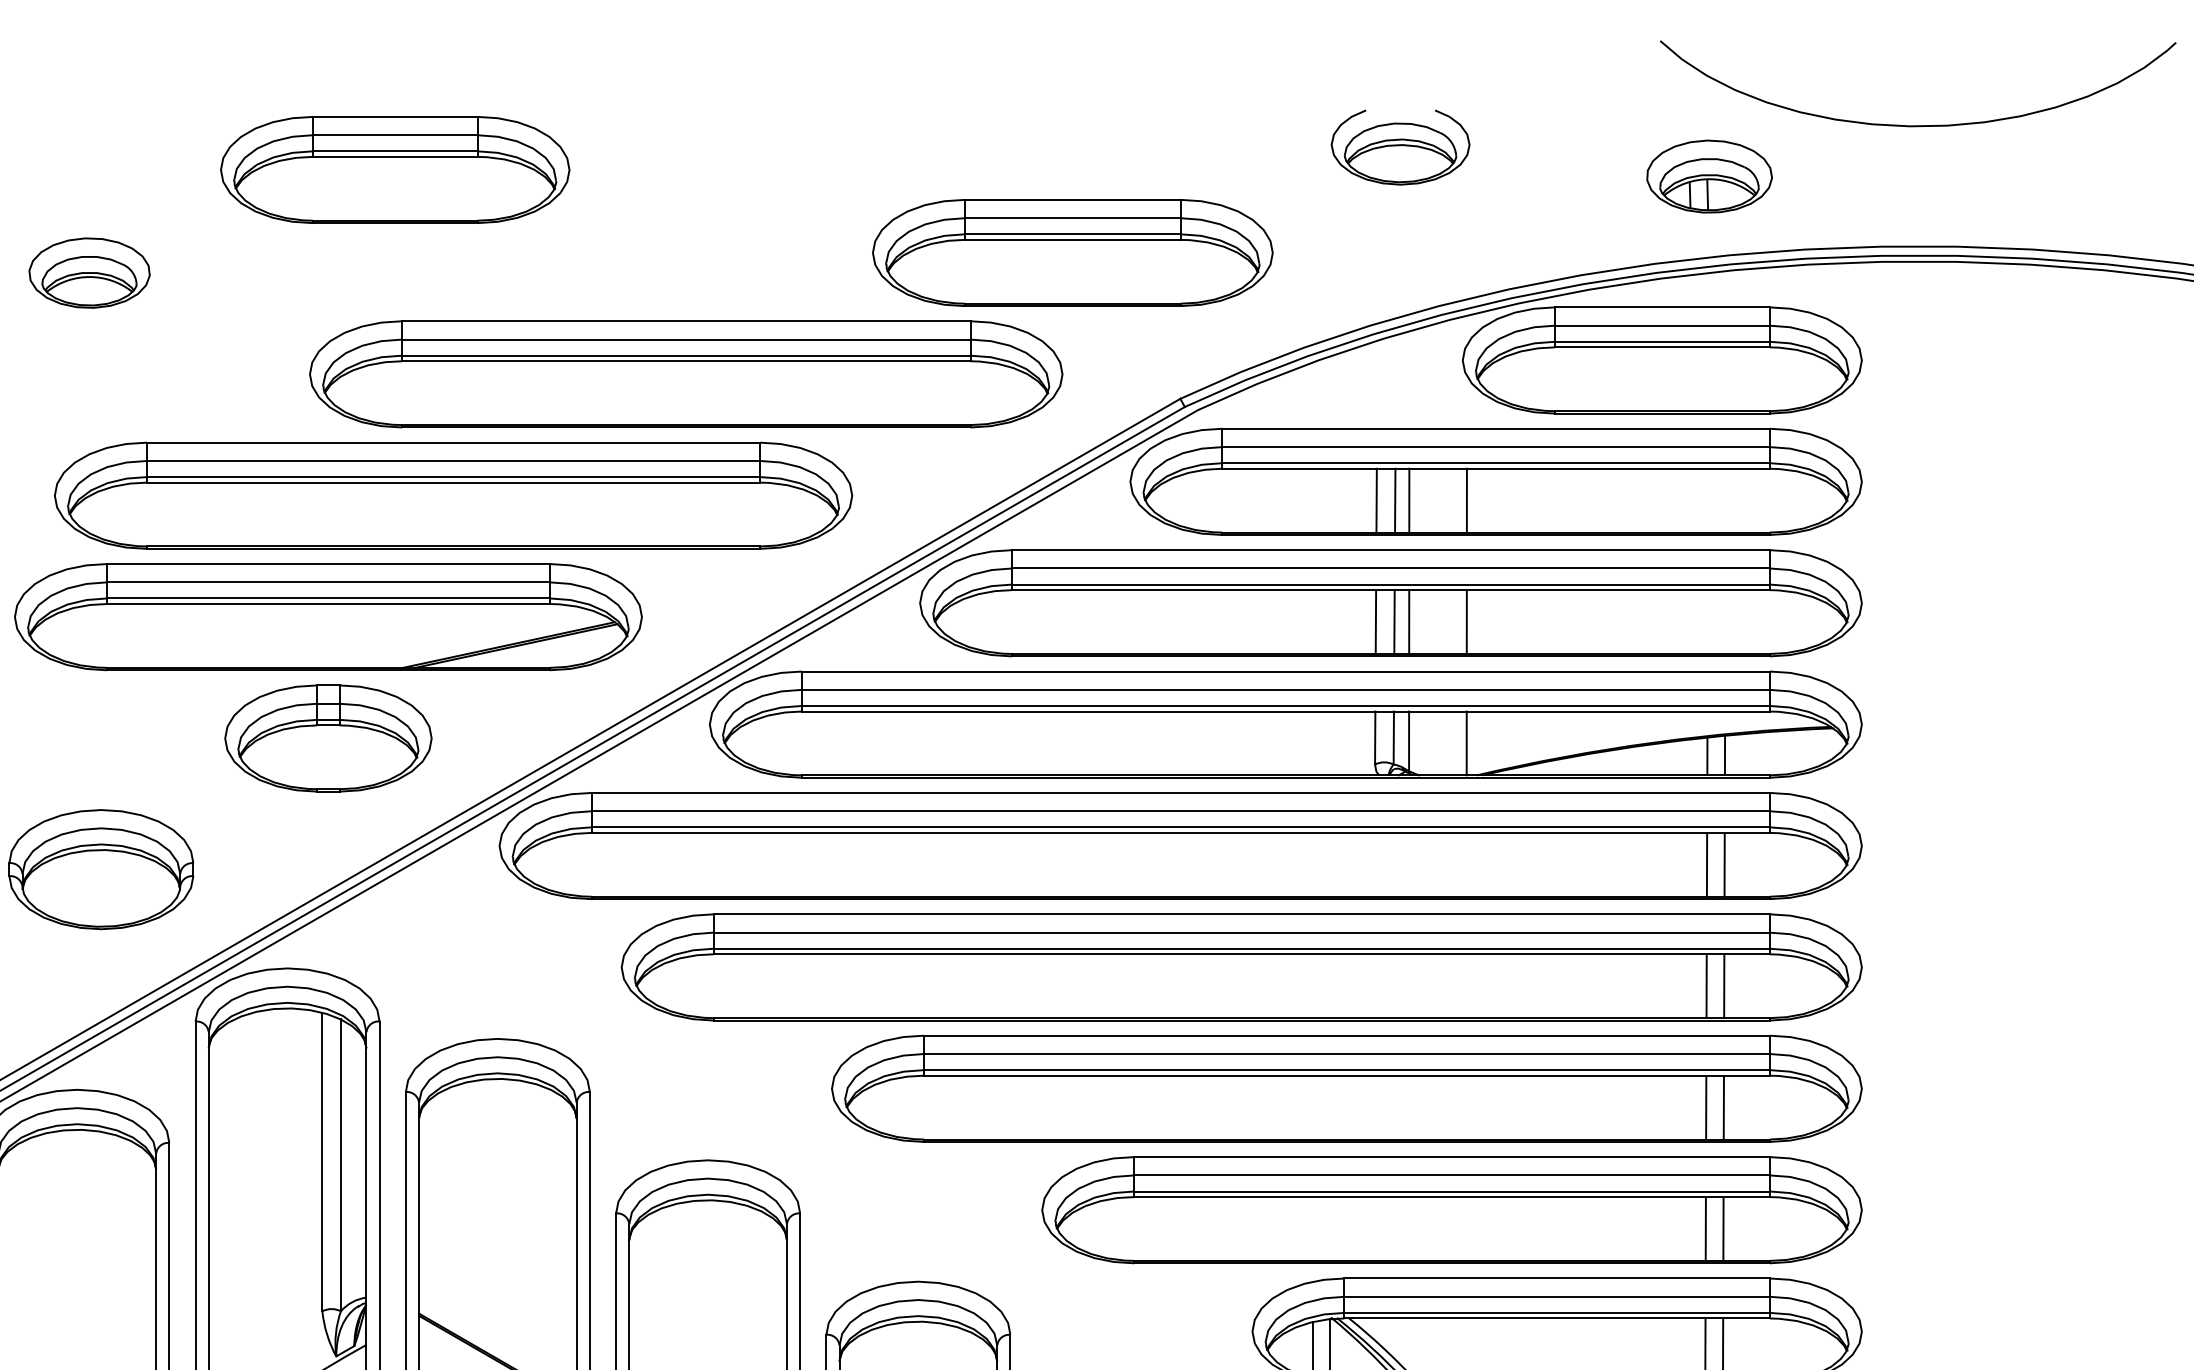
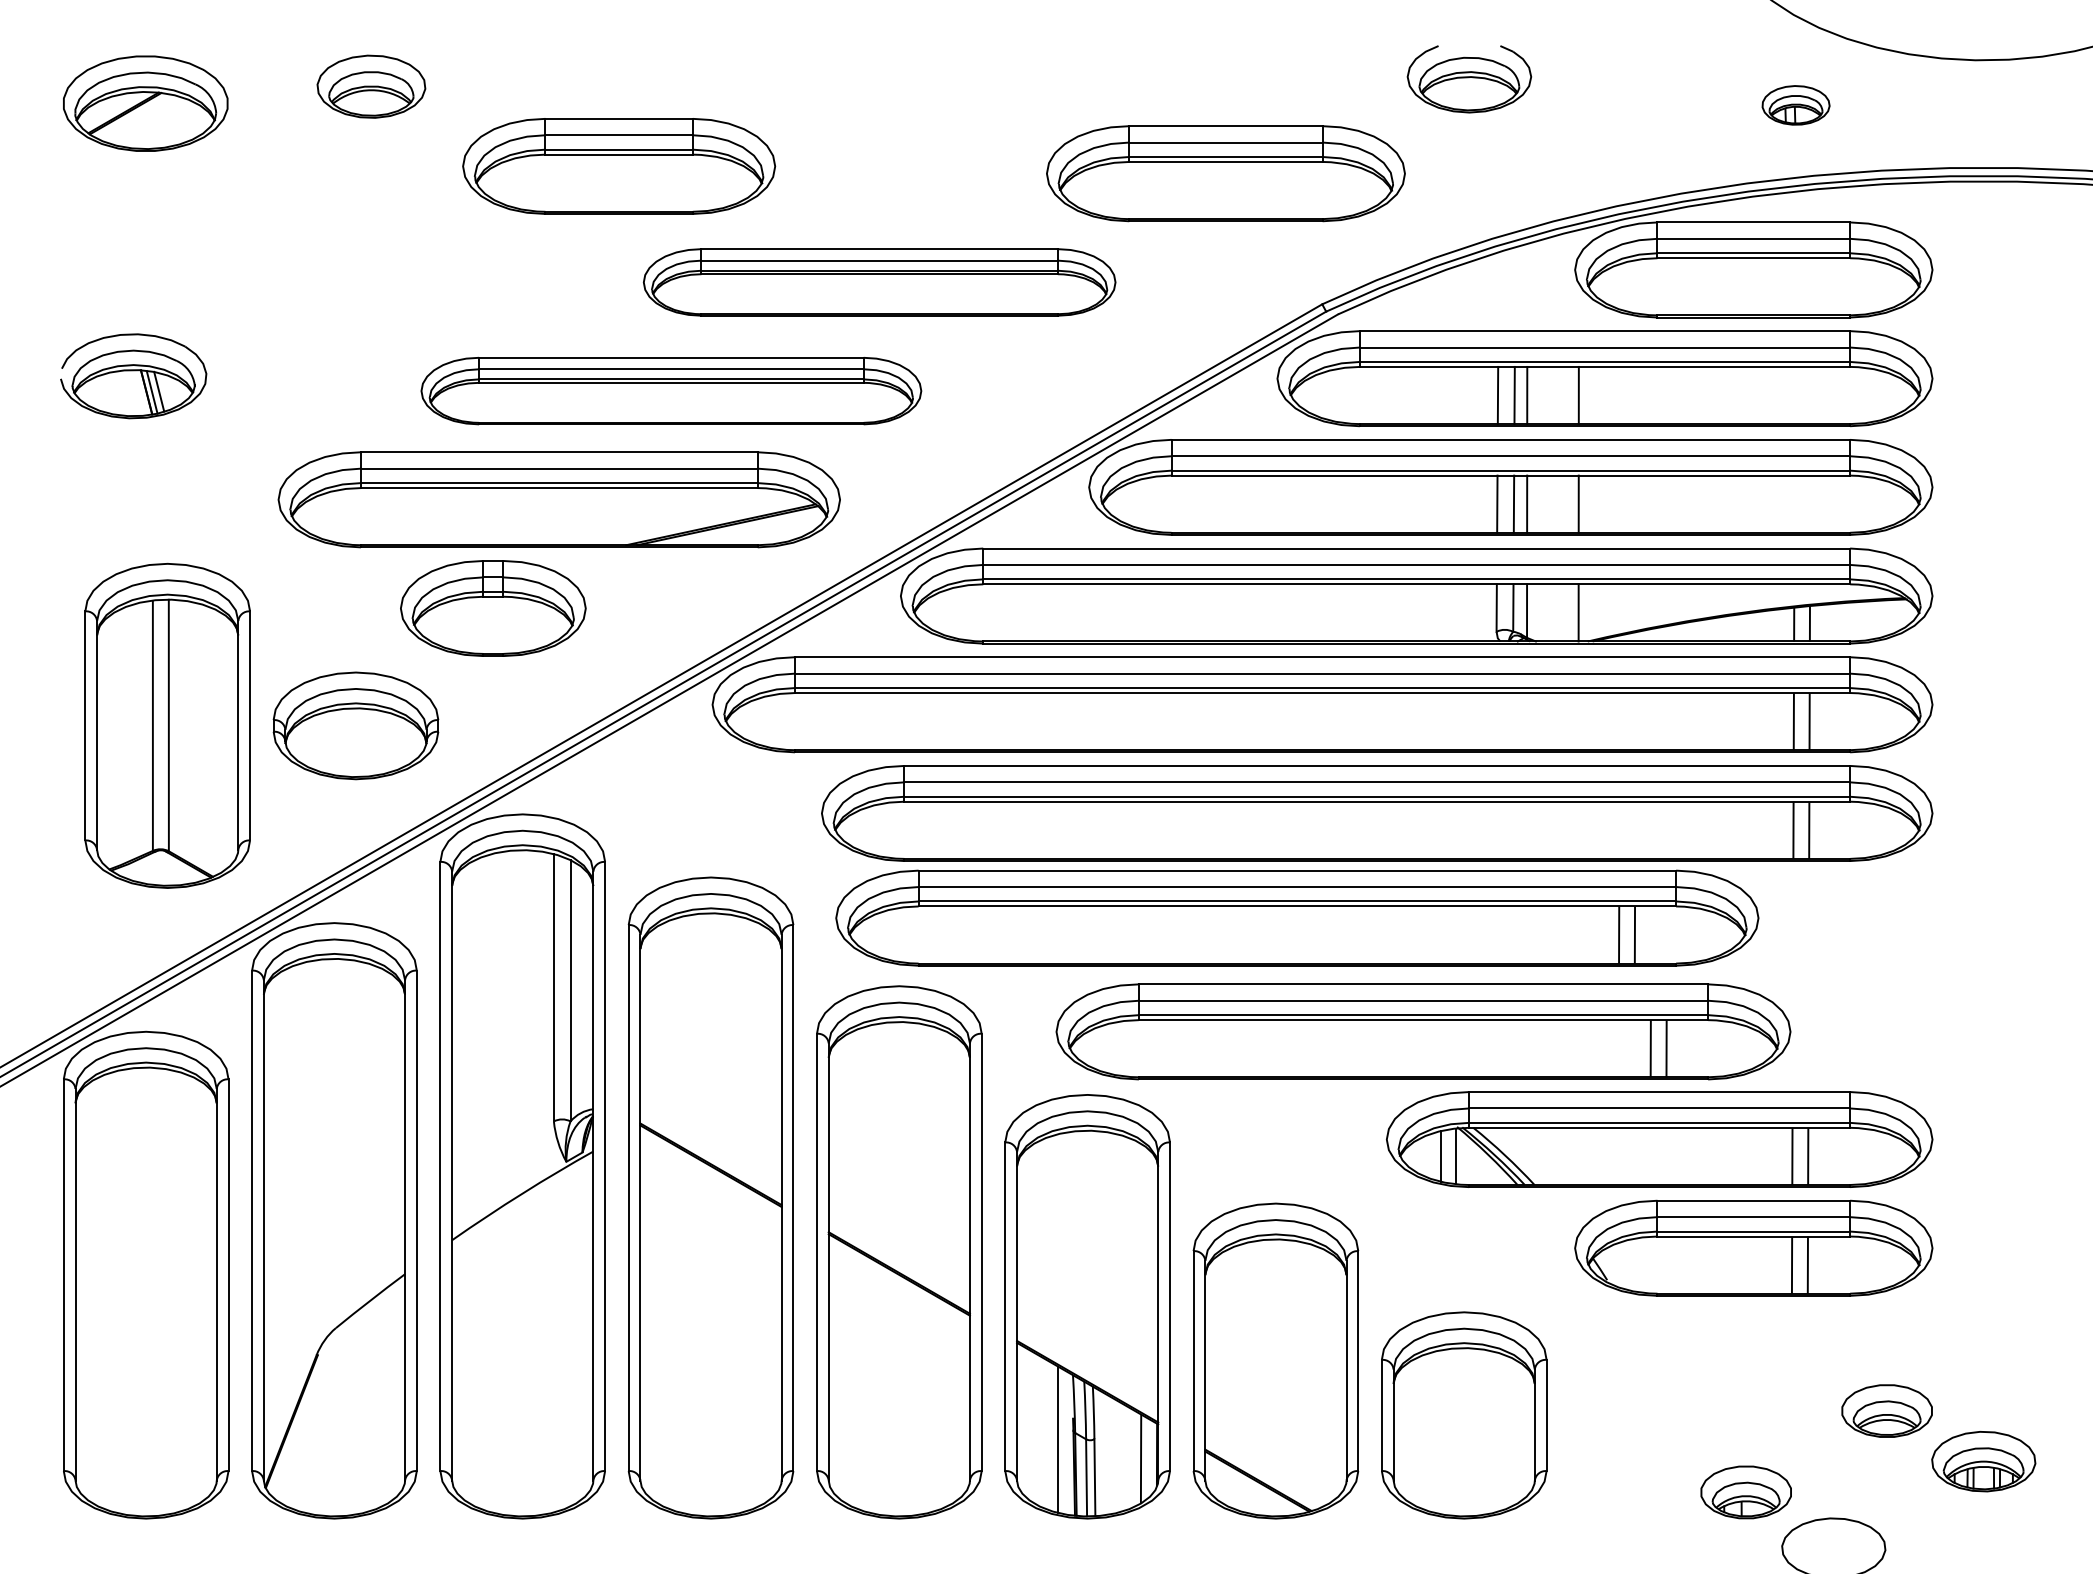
part: (1400, 147) -> (1469, 79), moved
part: (395, 170) -> (619, 166), moved
part: (1708, 176) -> (1795, 105), size x0.6
part: (89, 272) -> (371, 86), moved
part: (685, 374) -> (879, 282), size x0.7
part: (453, 495) -> (671, 390), size x0.7
part: (328, 738) -> (493, 608), moved
part: (1347, 1088) -> (1297, 917), moved
part: (1452, 1209) -> (1423, 1031), moved

